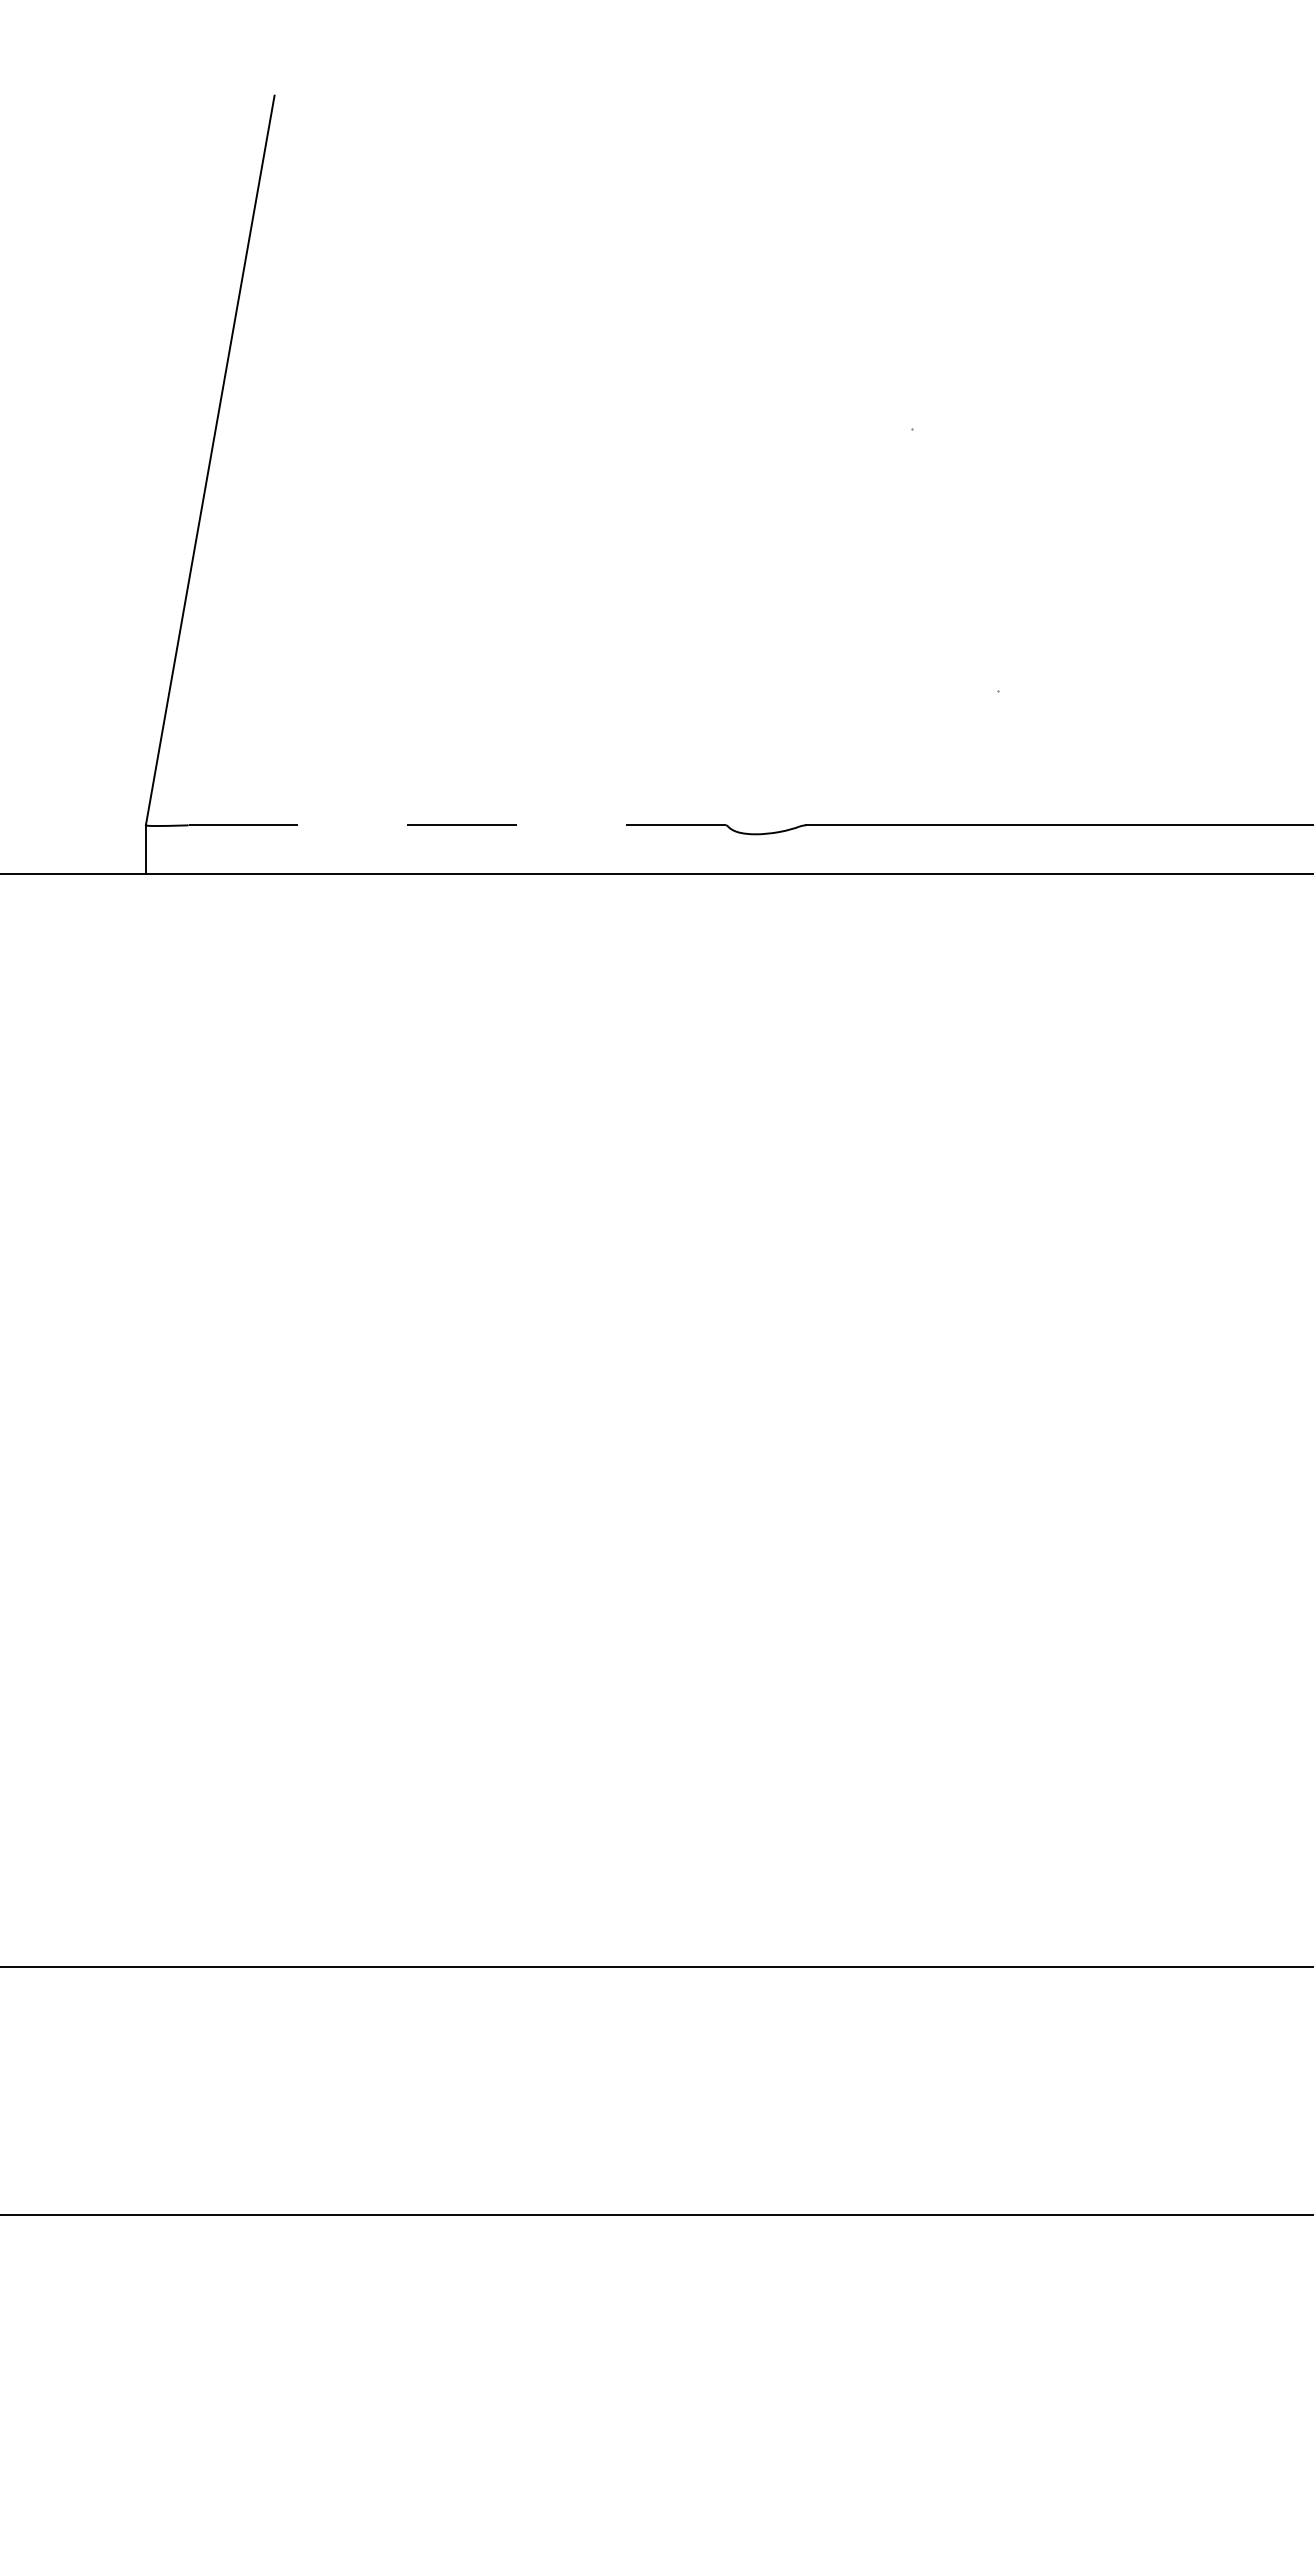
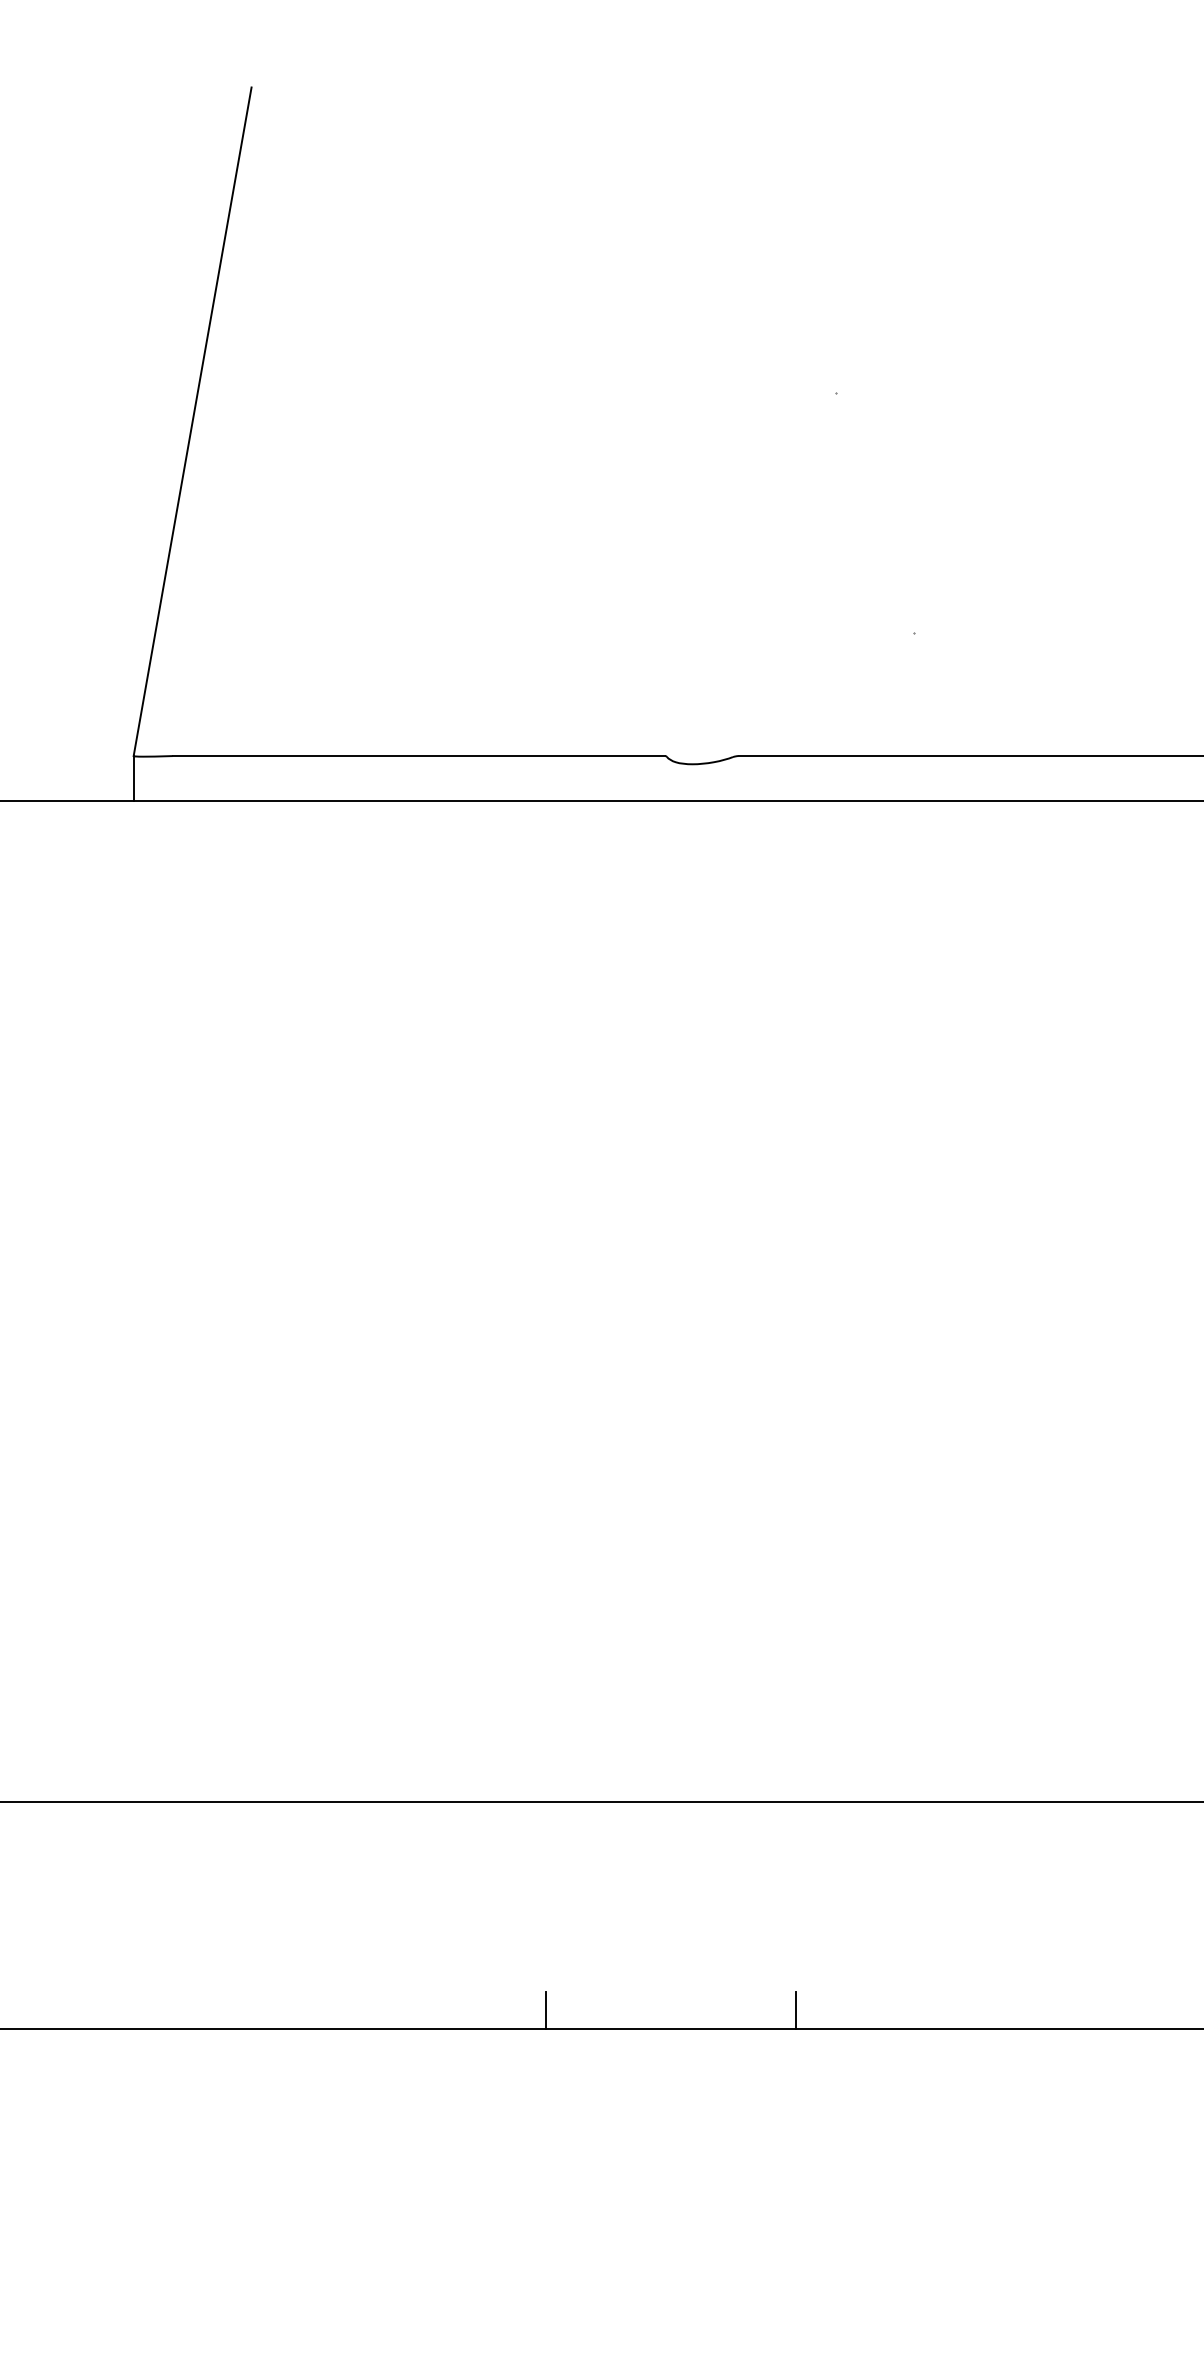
line: (457, 825) -> (419, 756), dashed -> solid
line: (595, 2194) -> (545, 2010), added
line: (868, 2194) -> (795, 2010), added

